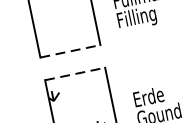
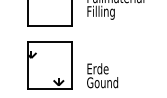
line: (70, 50) -> (50, 25), dashed -> solid
line: (75, 74) -> (50, 42), dashed -> solid

